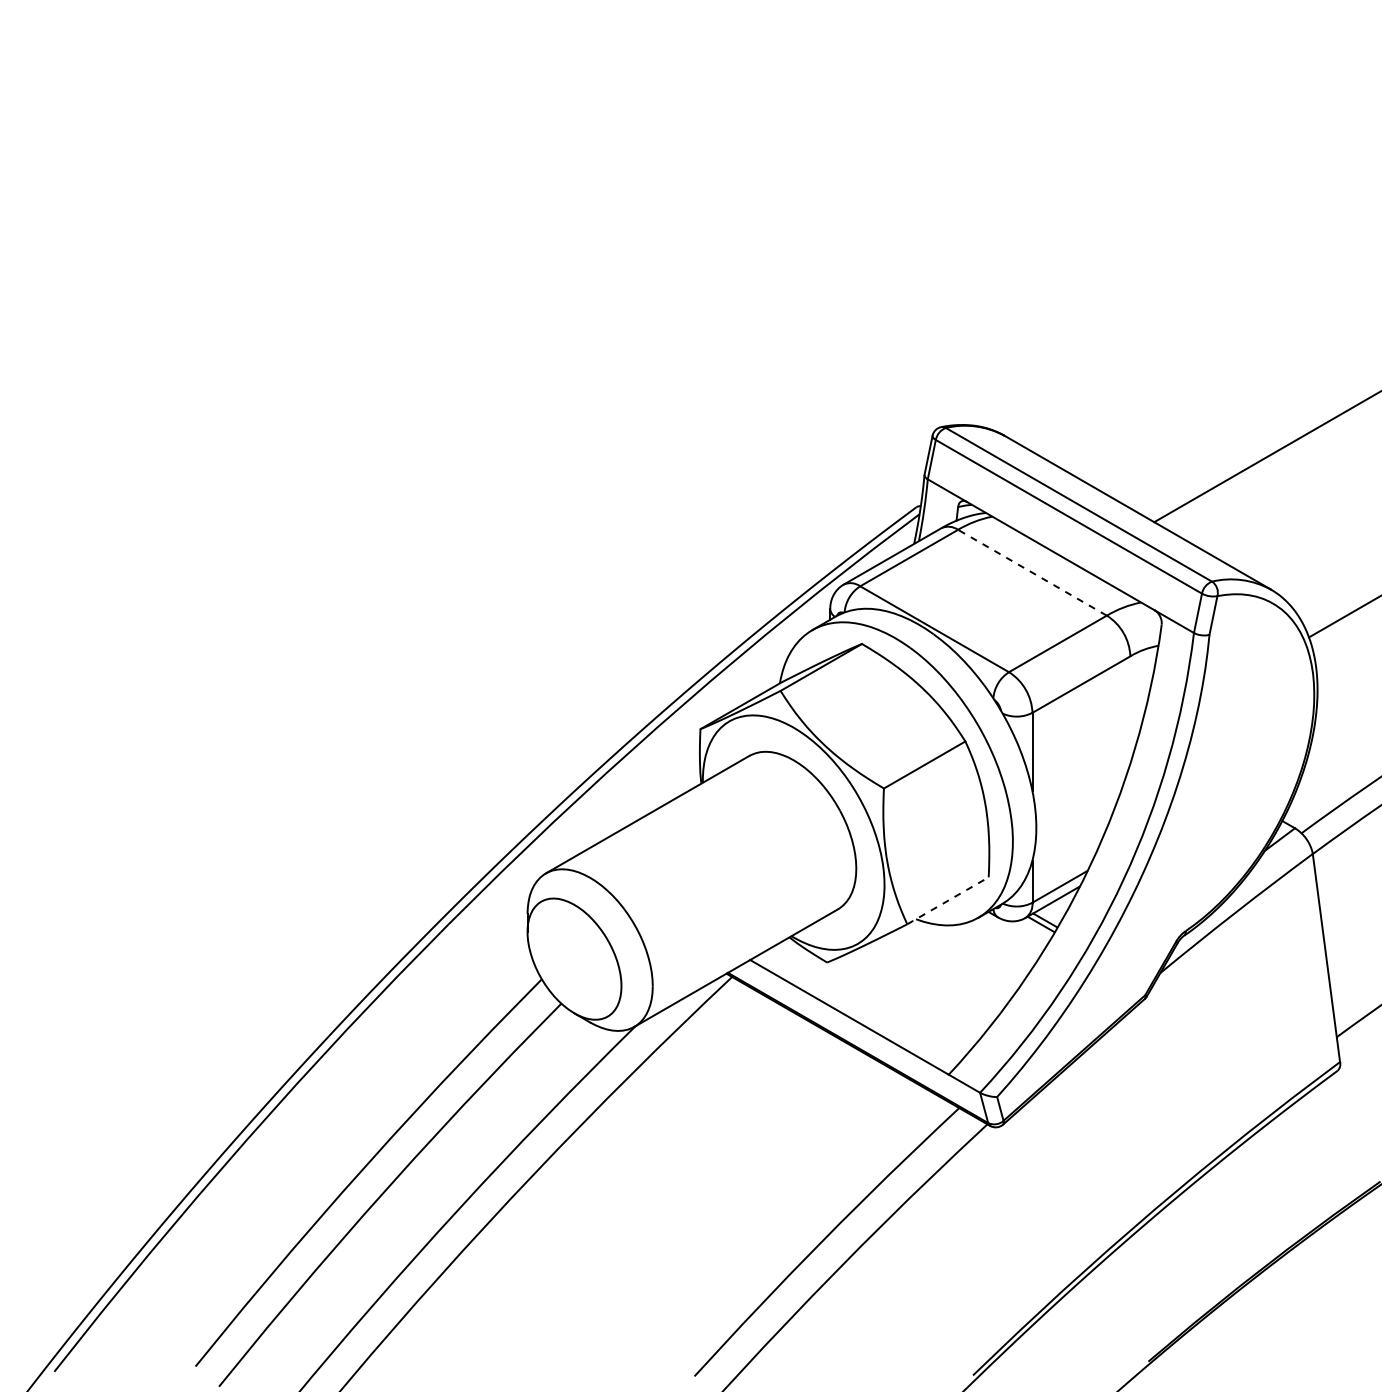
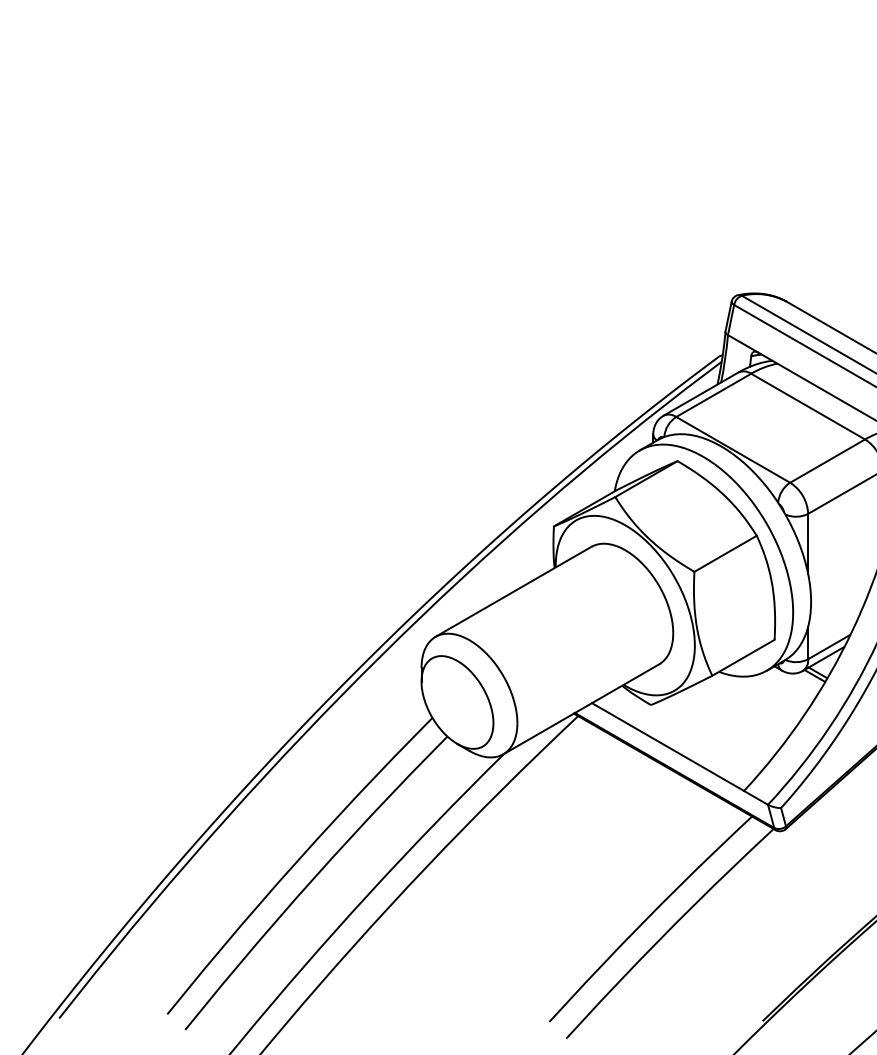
line: (1032, 572) -> (808, 406), dashed -> solid
line: (948, 900) -> (743, 657), dashed -> solid

